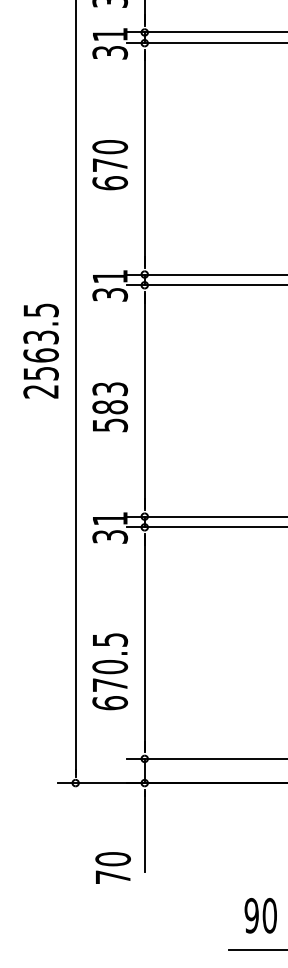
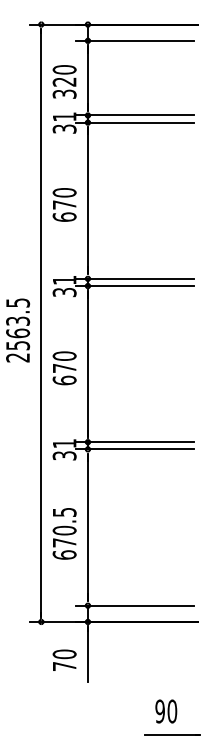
text: (109, 407) -> (64, 368), 583 -> 670
text: (109, 671) -> (64, 533), moved
text: (112, 866) -> (64, 659), moved

